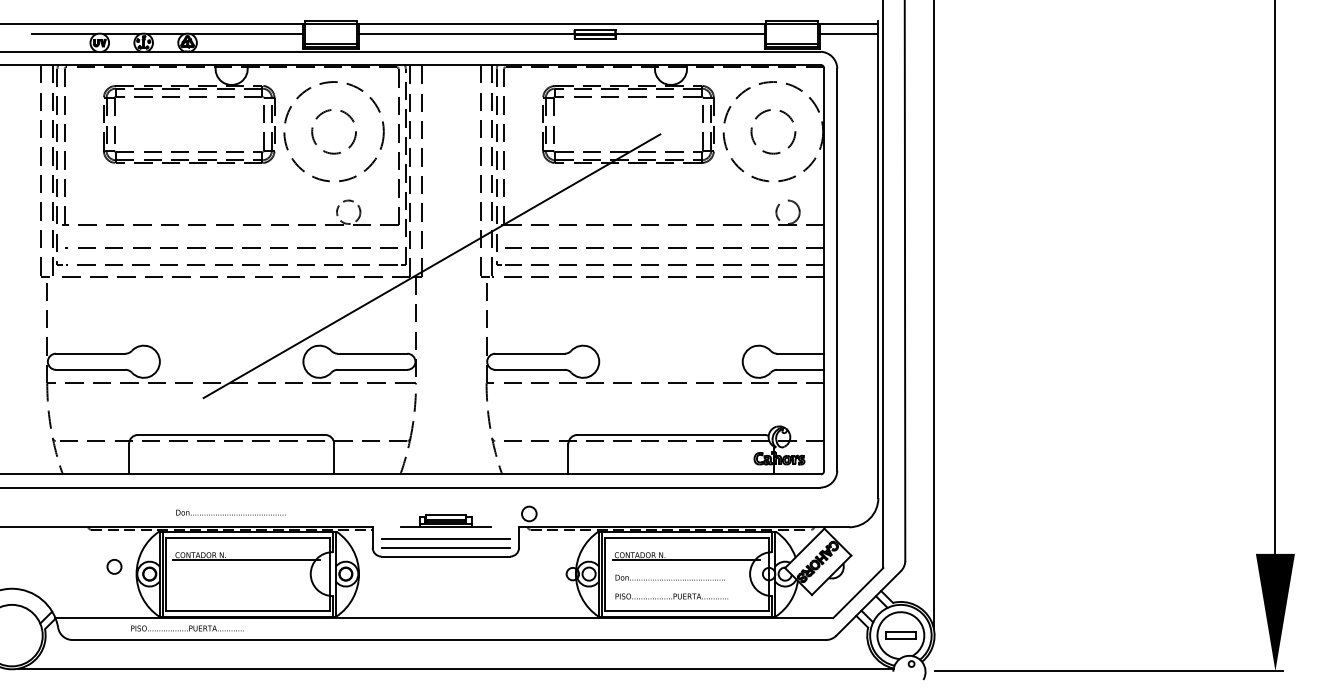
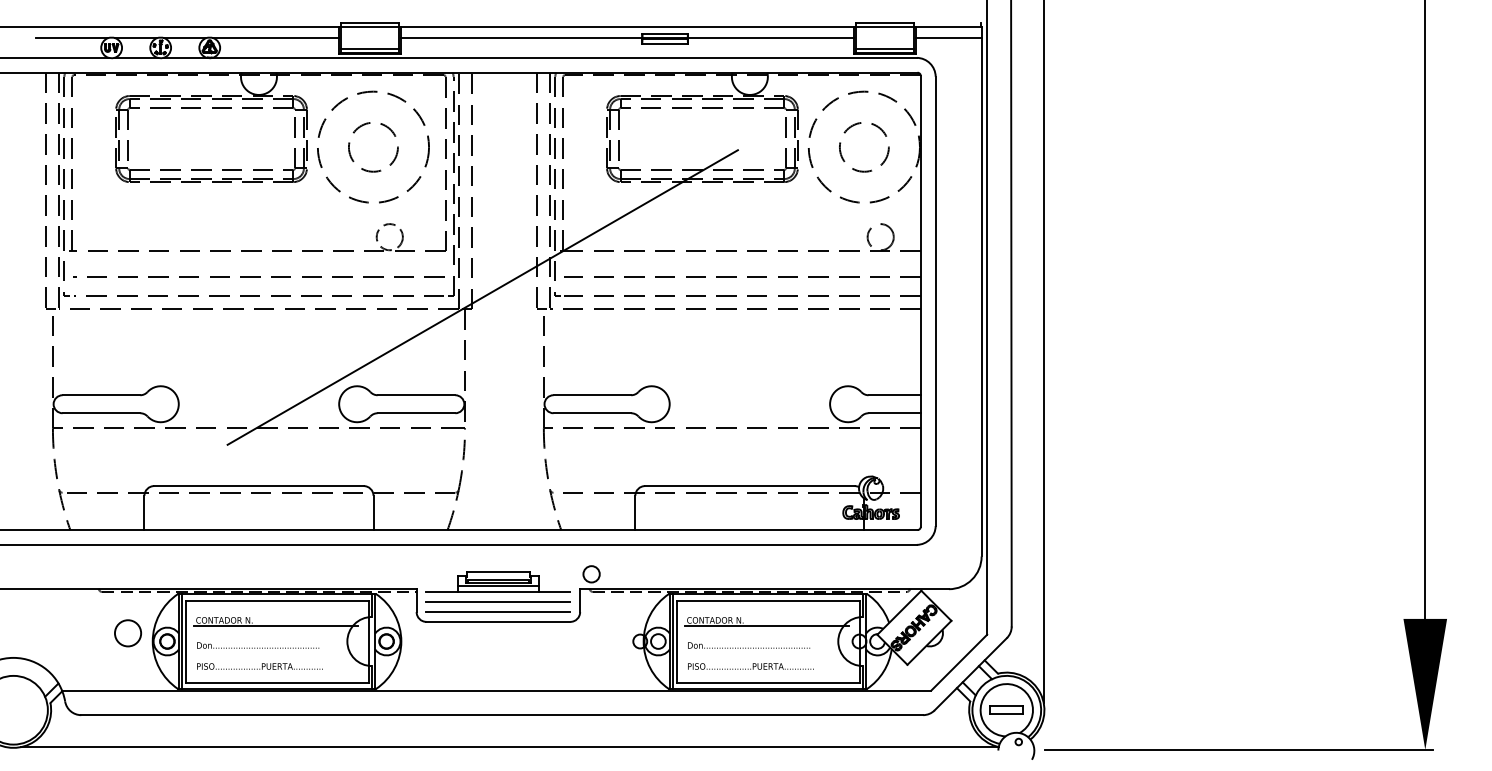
text: (230, 512) -> (257, 645), moved
part: (445, 520) -> (497, 581), size x1.43
circle: (114, 566) -> (128, 633), size x1.67
text: (187, 628) -> (259, 666), moved

